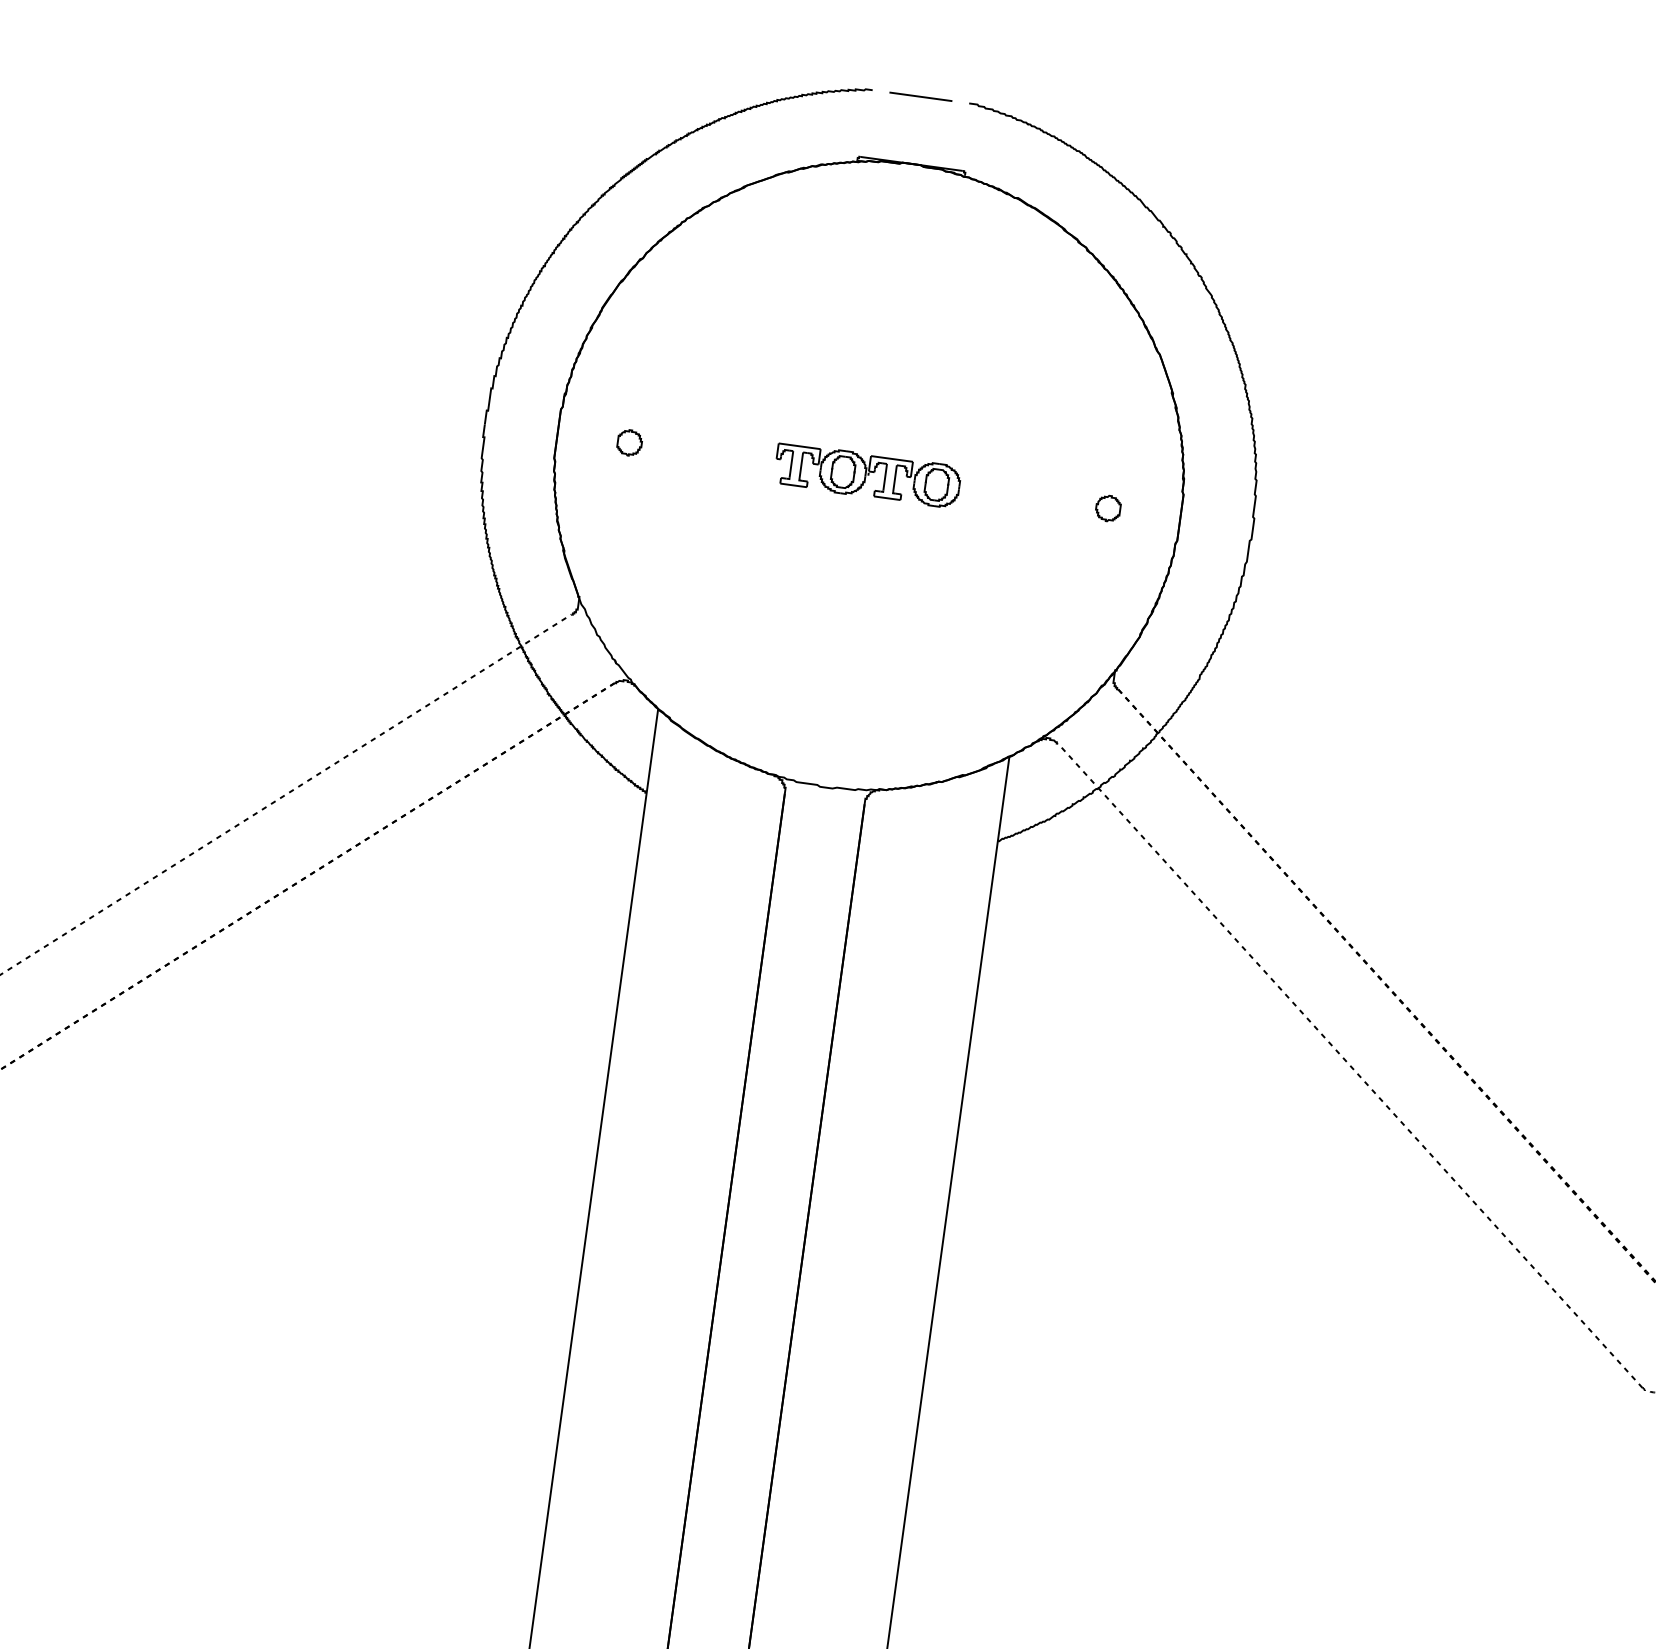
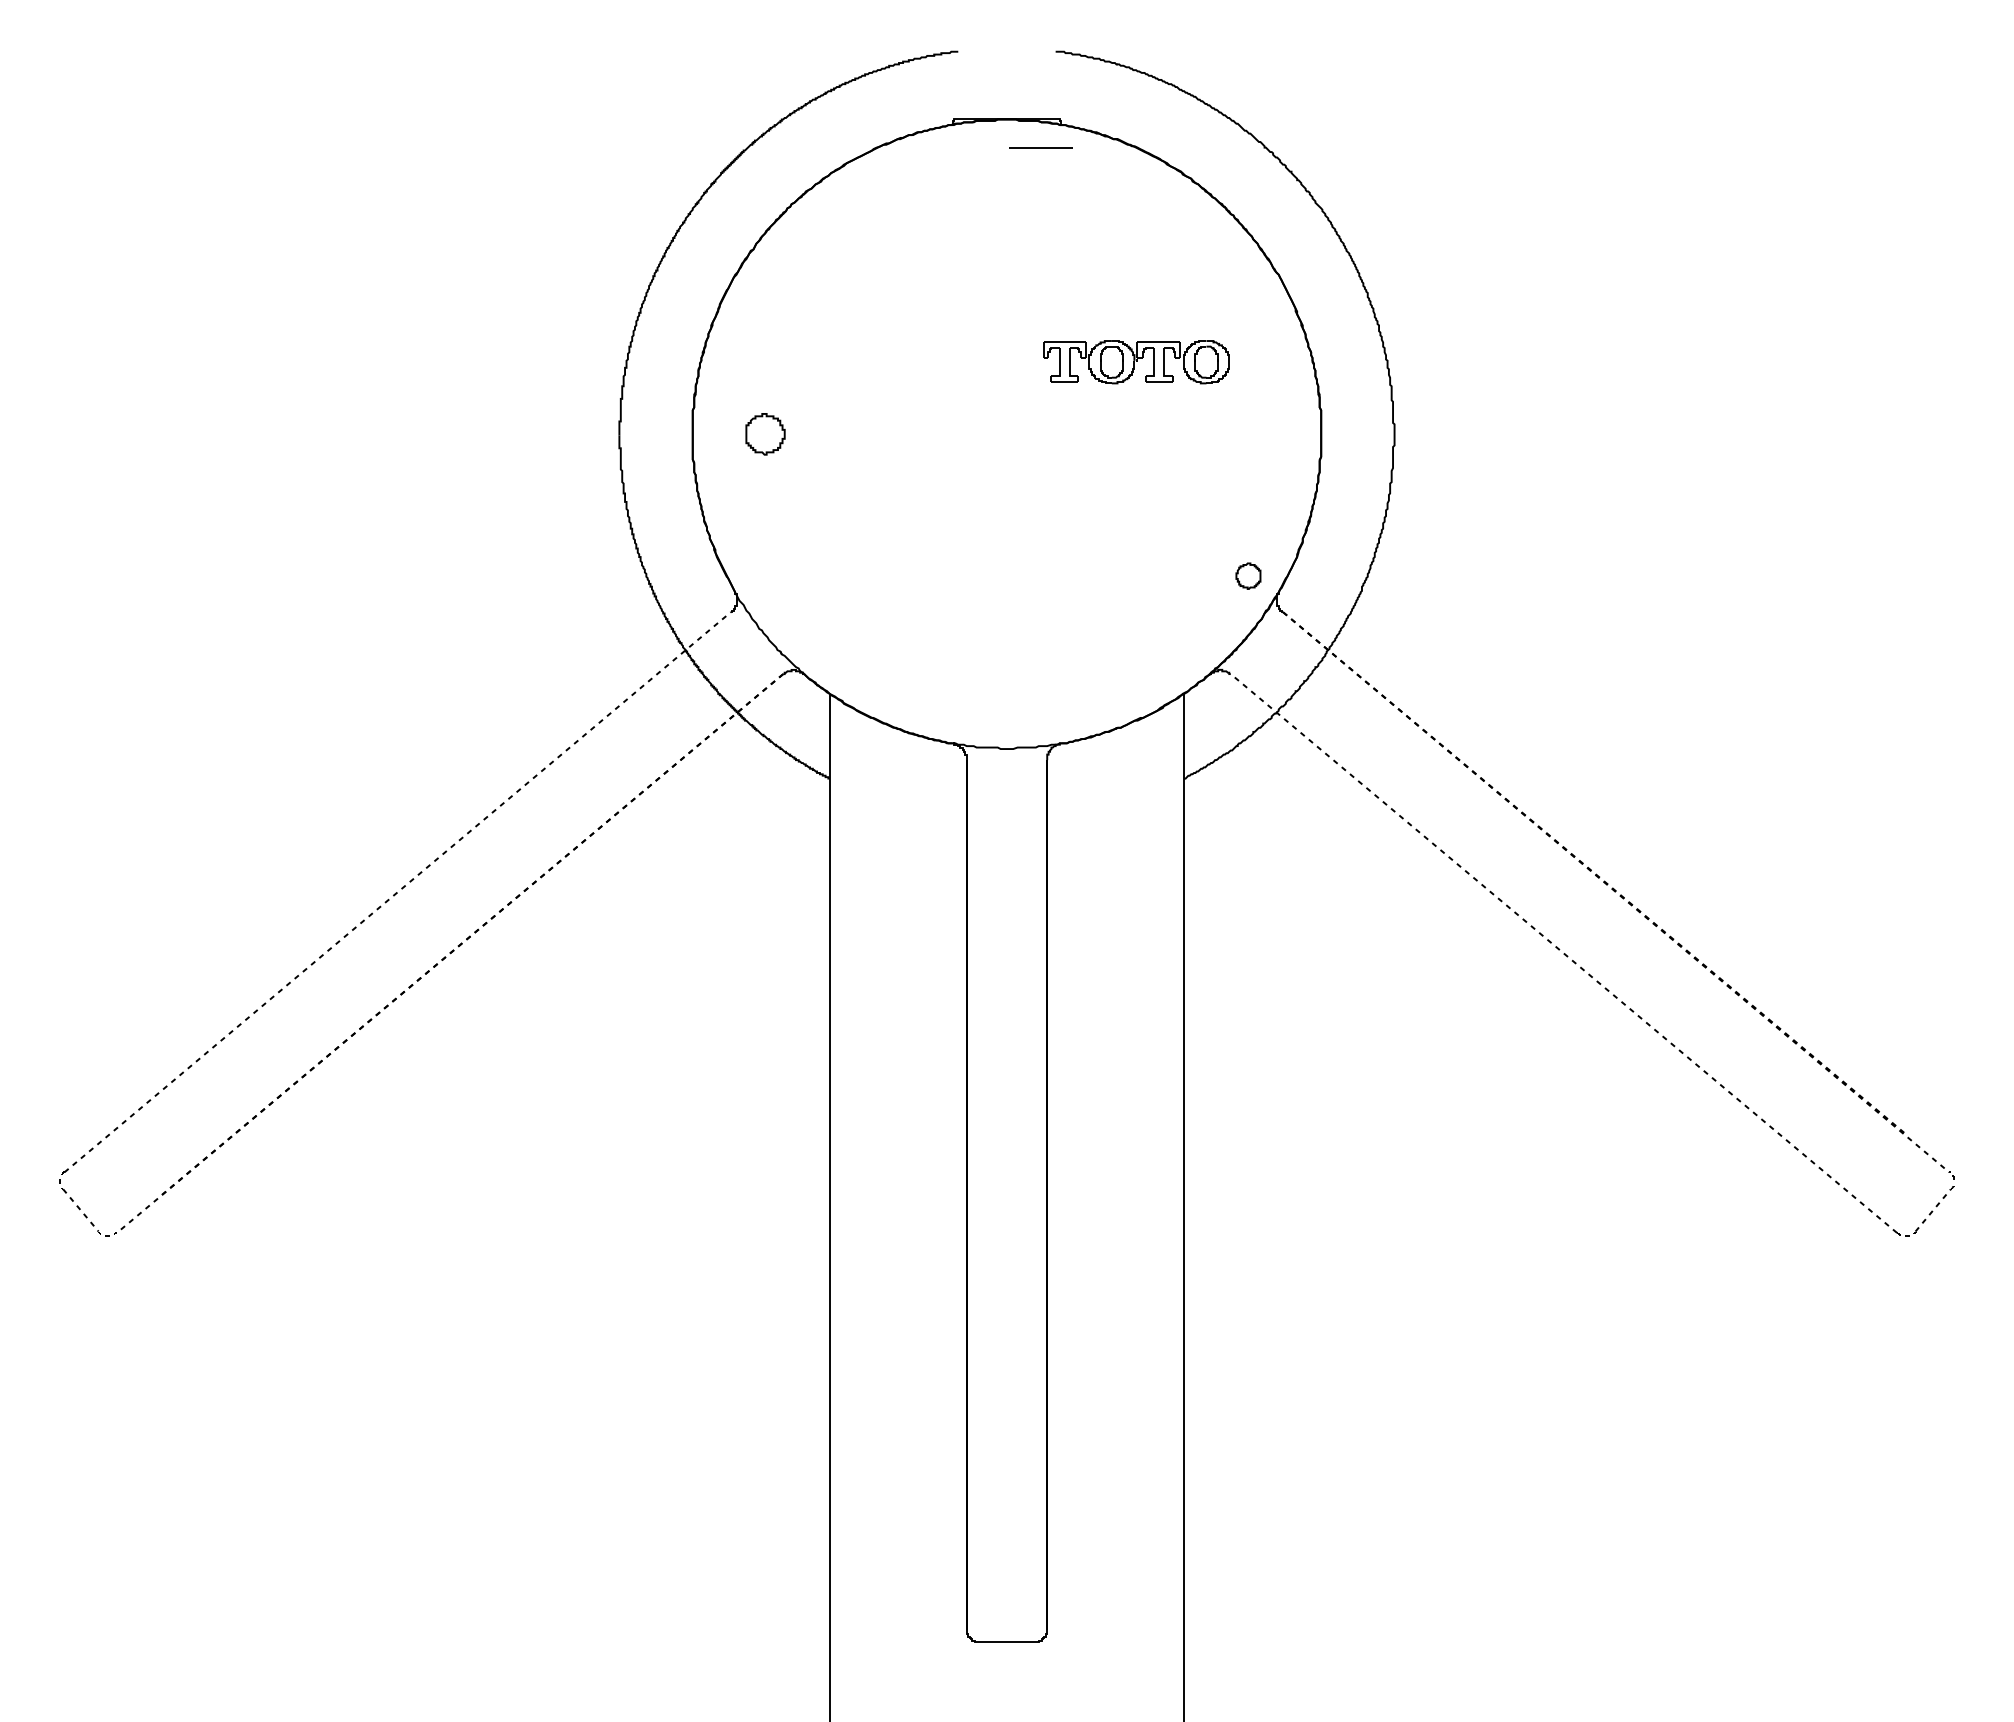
line: (920, 96) -> (1040, 147), moved
part: (629, 442) -> (765, 433), size x1.6
part: (867, 475) -> (1136, 362), moved
part: (1108, 507) -> (1248, 575), moved

